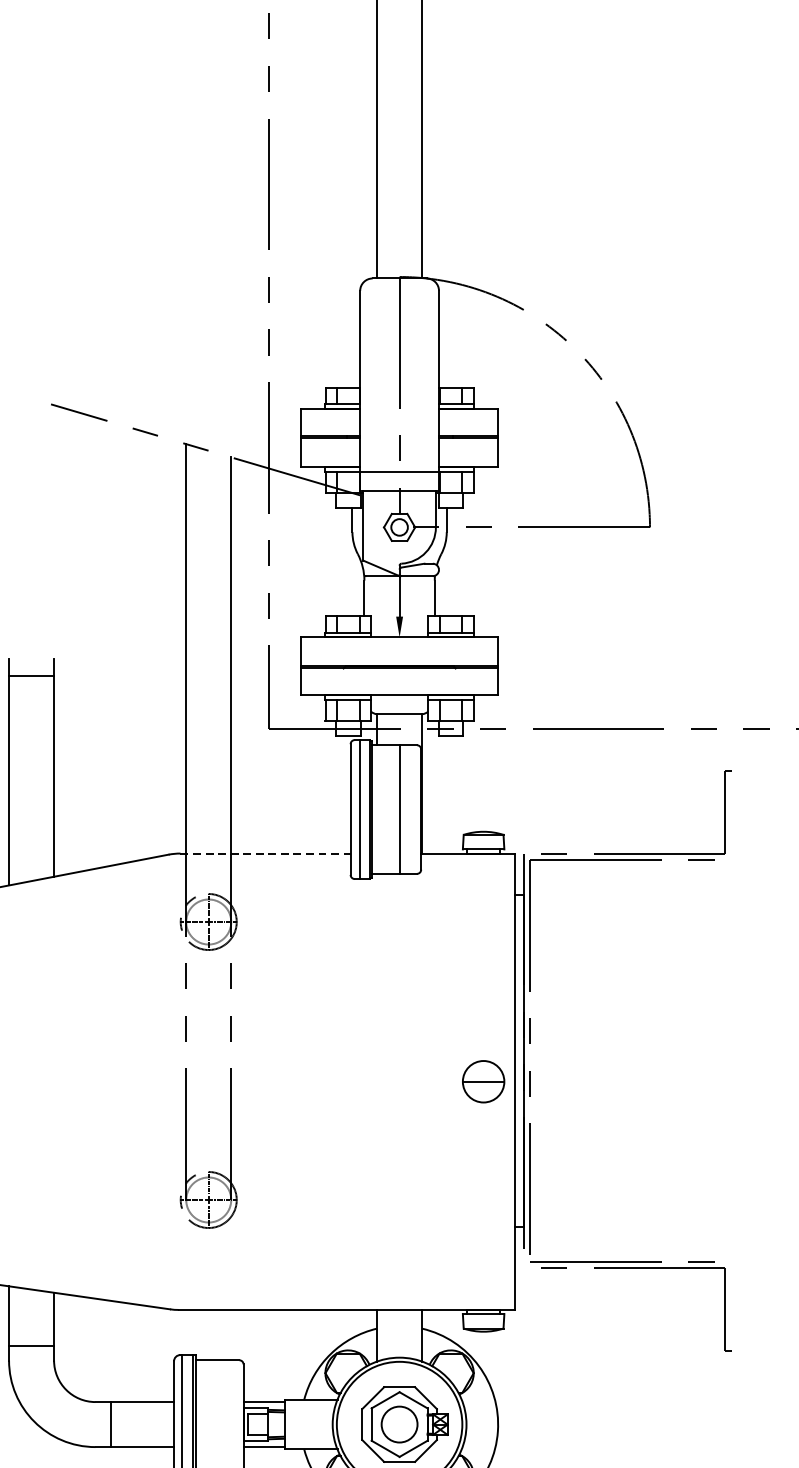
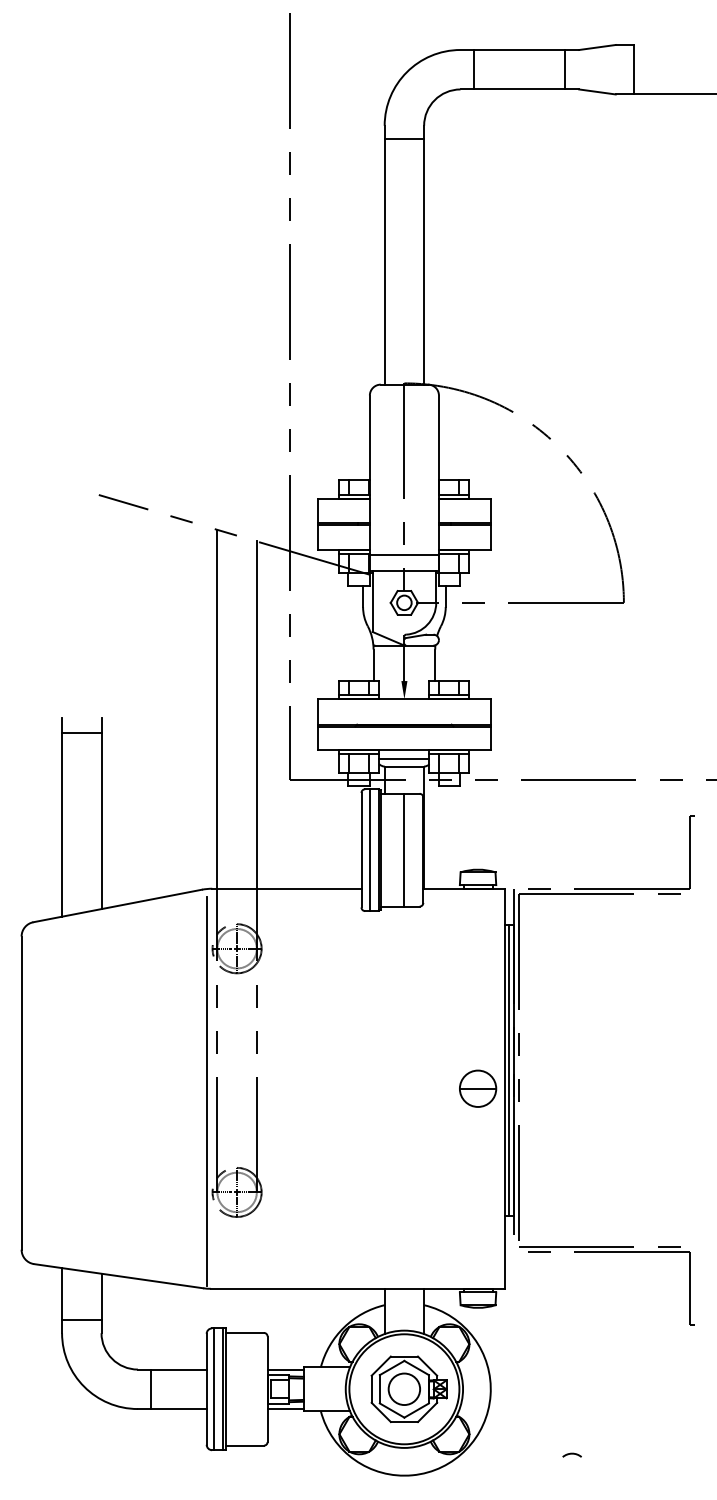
line: (399, 706) -> (404, 759), added
line: (265, 853) -> (286, 888), dashed -> solid
line: (519, 1060) -> (509, 1070), added
line: (174, 1083) -> (207, 1090), added

